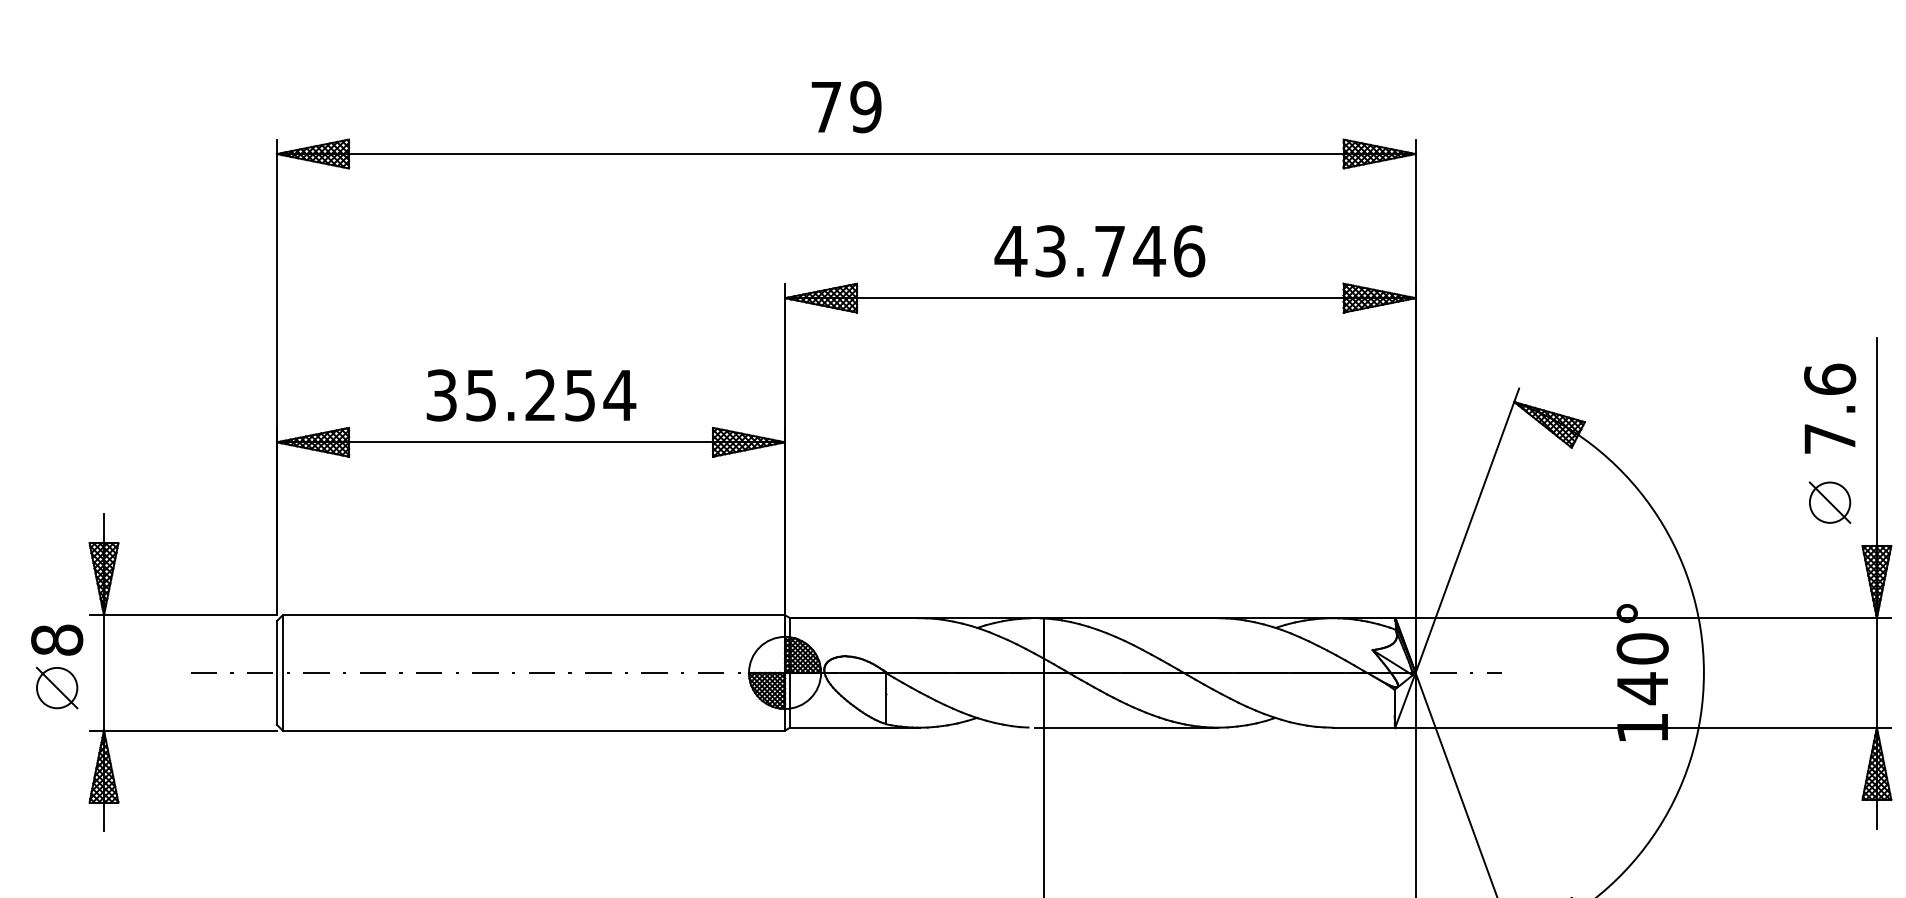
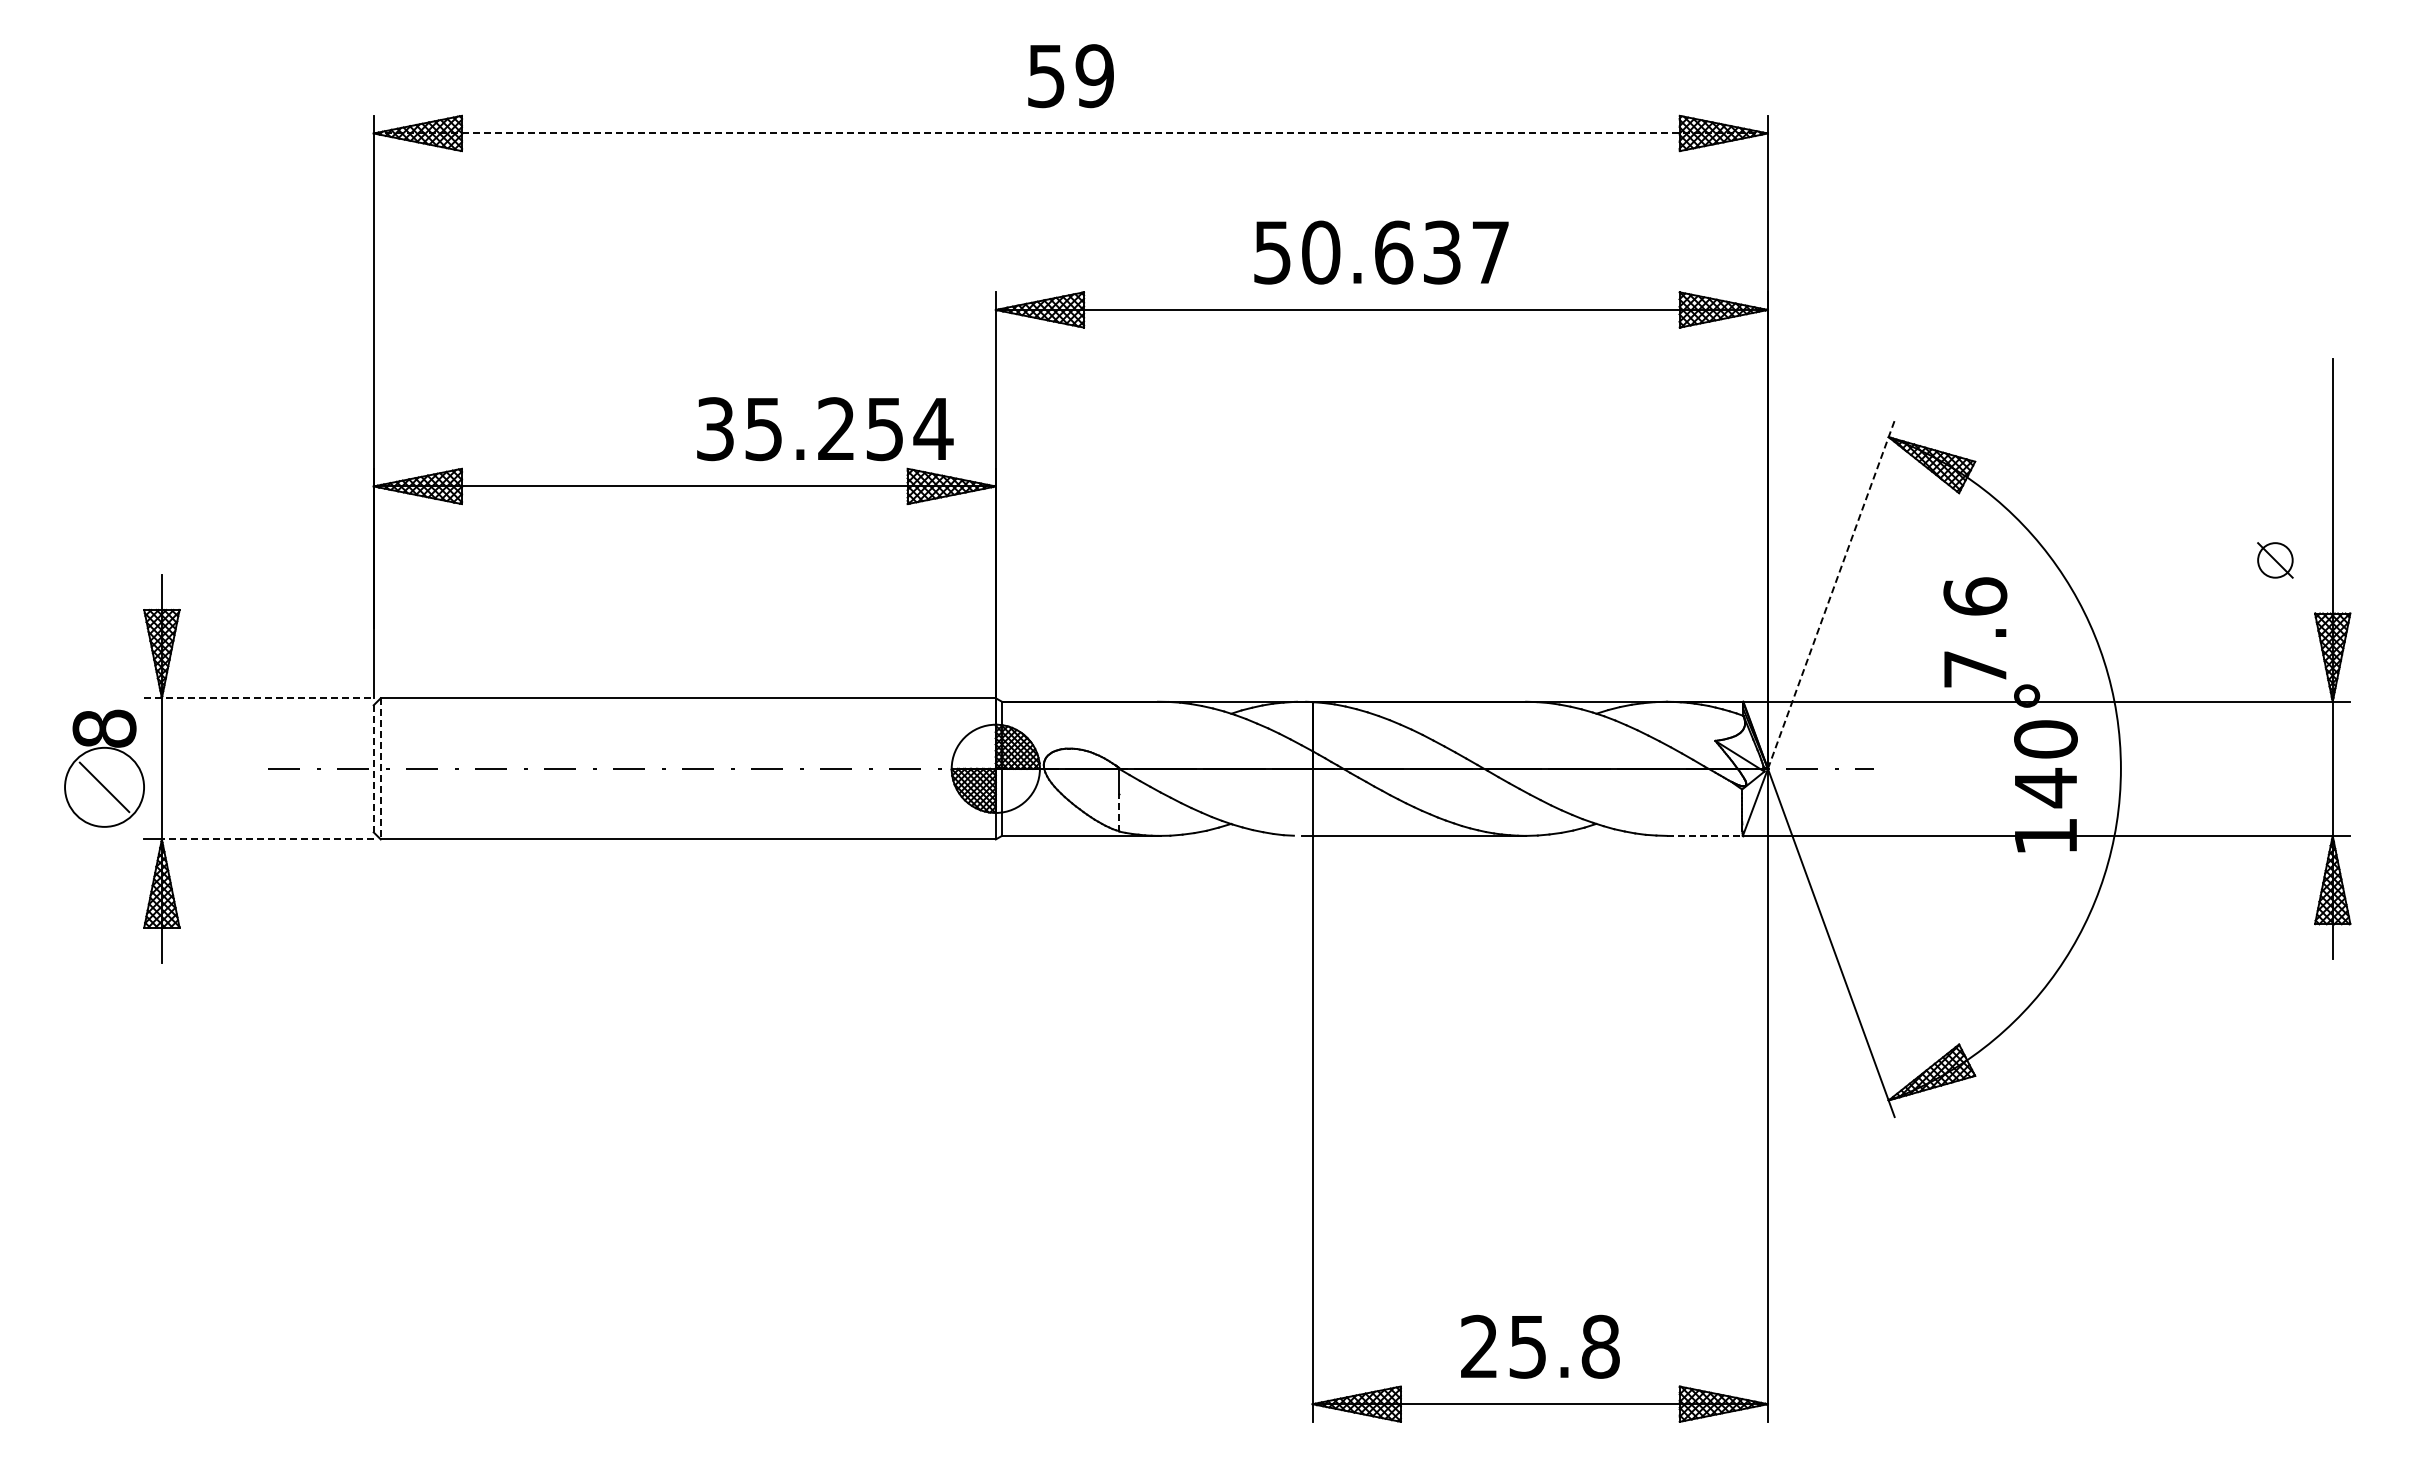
text: (826, 107) -> (1046, 76), 79 -> 59
line: (846, 154) -> (1071, 133), solid -> dashed
text: (1100, 251) -> (1381, 252), 43.746 -> 50.637
text: (531, 395) -> (825, 429), moved
text: (1830, 408) -> (1975, 632), moved
part: (1830, 502) -> (2275, 560), size x0.7
line: (1467, 530) -> (1831, 594), solid -> dashed
line: (182, 615) -> (258, 698), solid -> dashed
line: (276, 672) -> (373, 768), solid -> dashed
line: (282, 672) -> (380, 768), solid -> dashed
circle: (57, 688) -> (104, 787), size x1.6
line: (886, 708) -> (1119, 812), solid -> dashed
line: (1363, 727) -> (1704, 835), solid -> dashed
line: (190, 730) -> (267, 839), solid -> dashed

